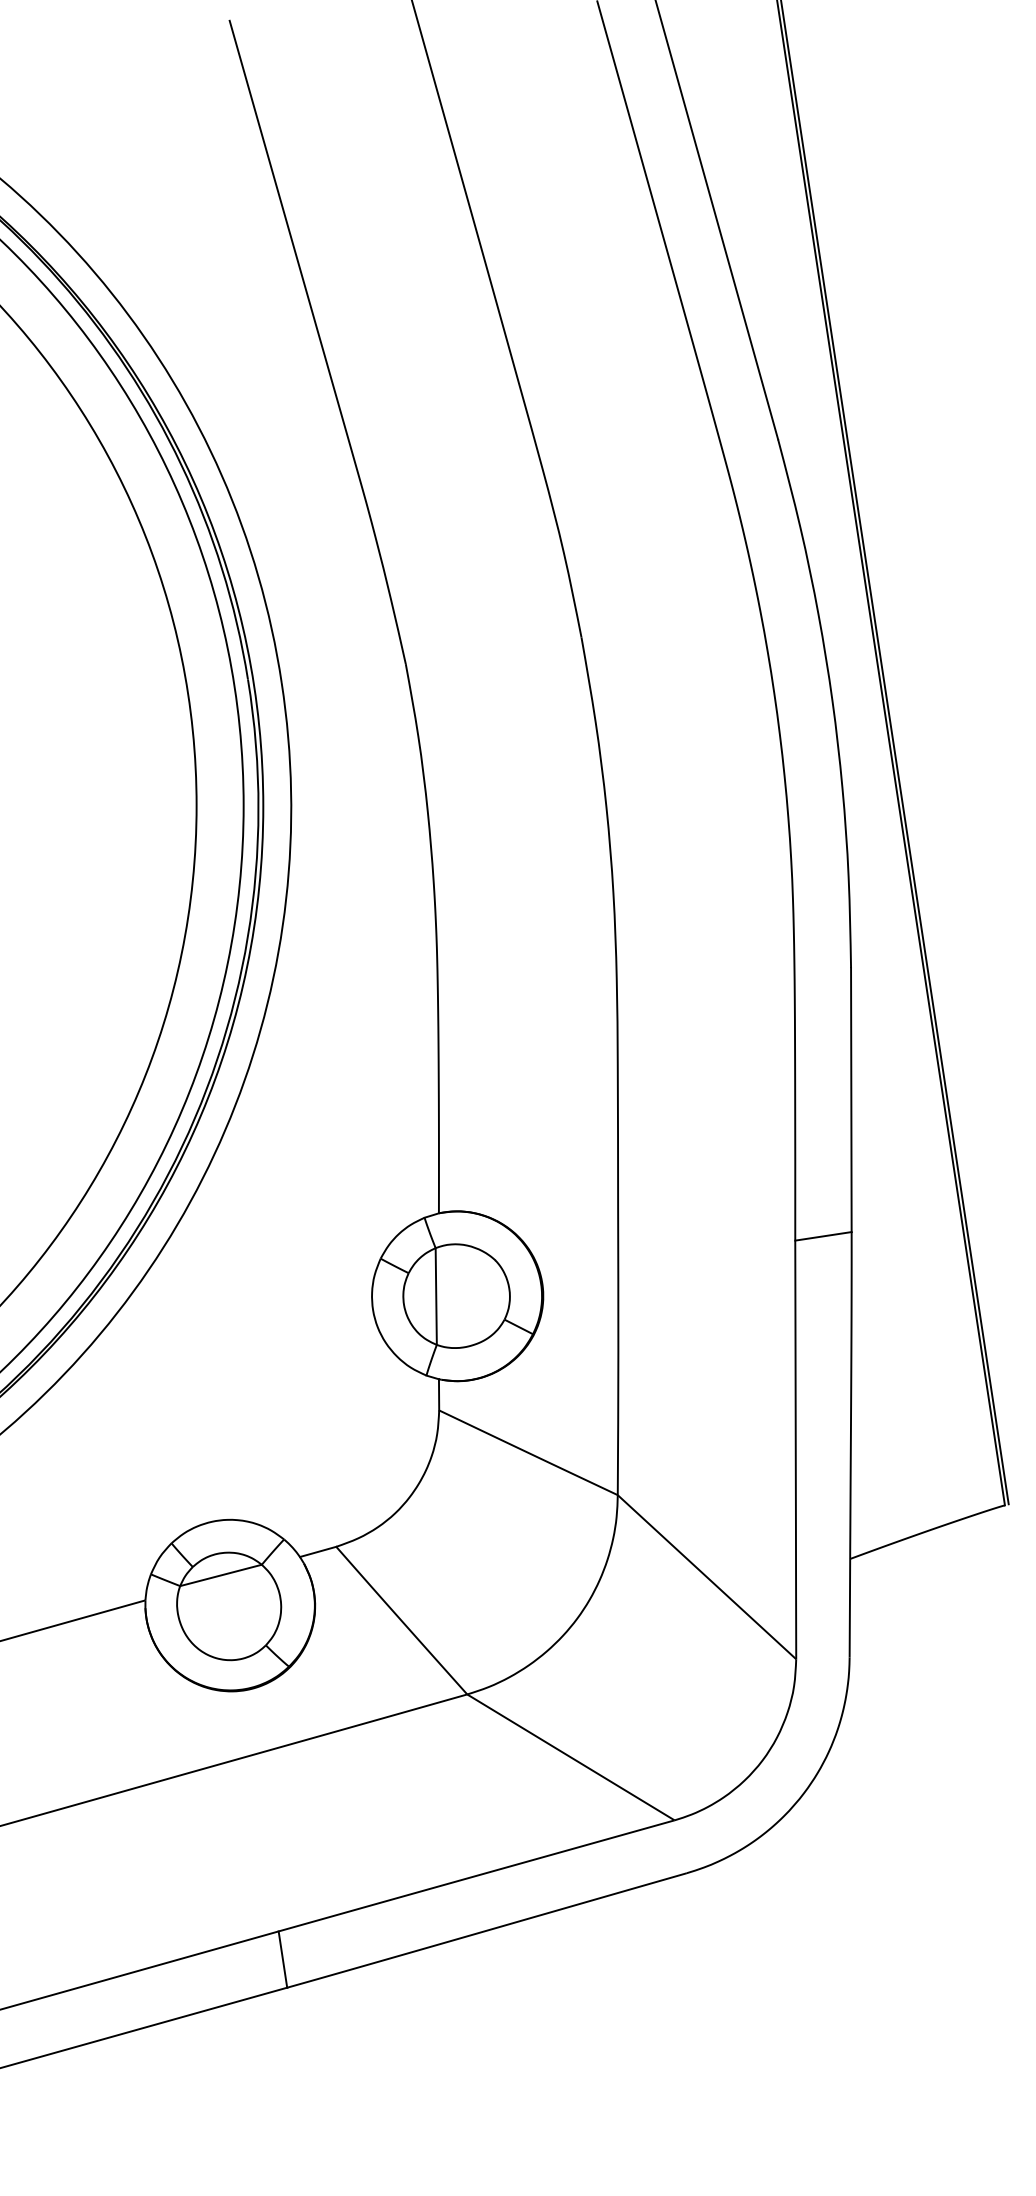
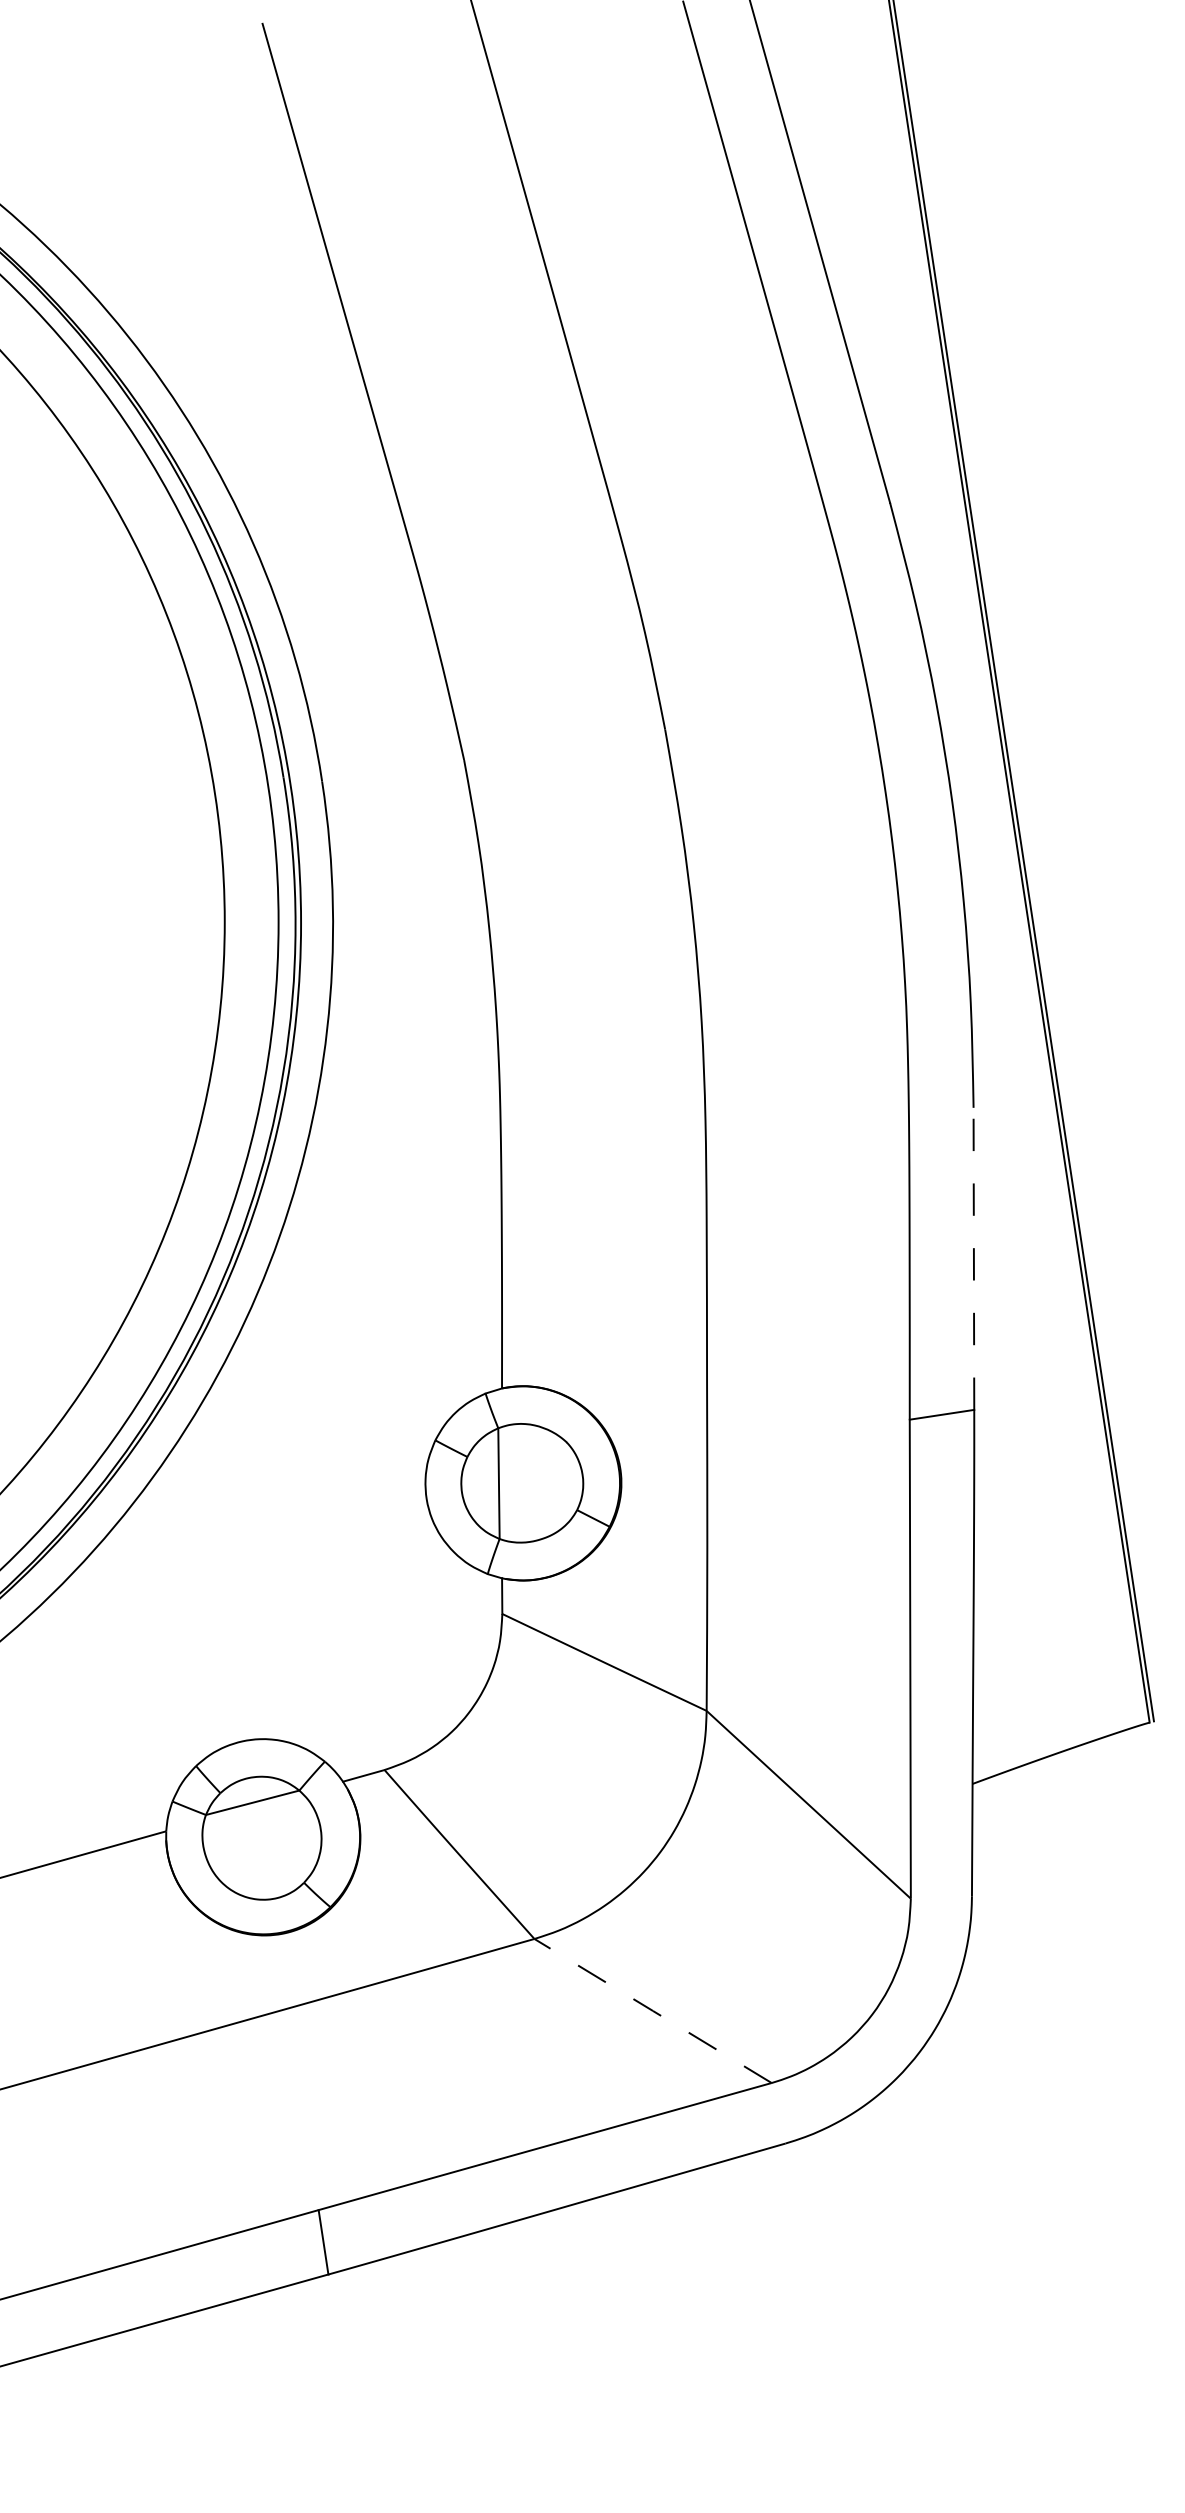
line: (851, 1100) -> (974, 1259), solid -> dashed
line: (570, 1757) -> (652, 2011), solid -> dashed

